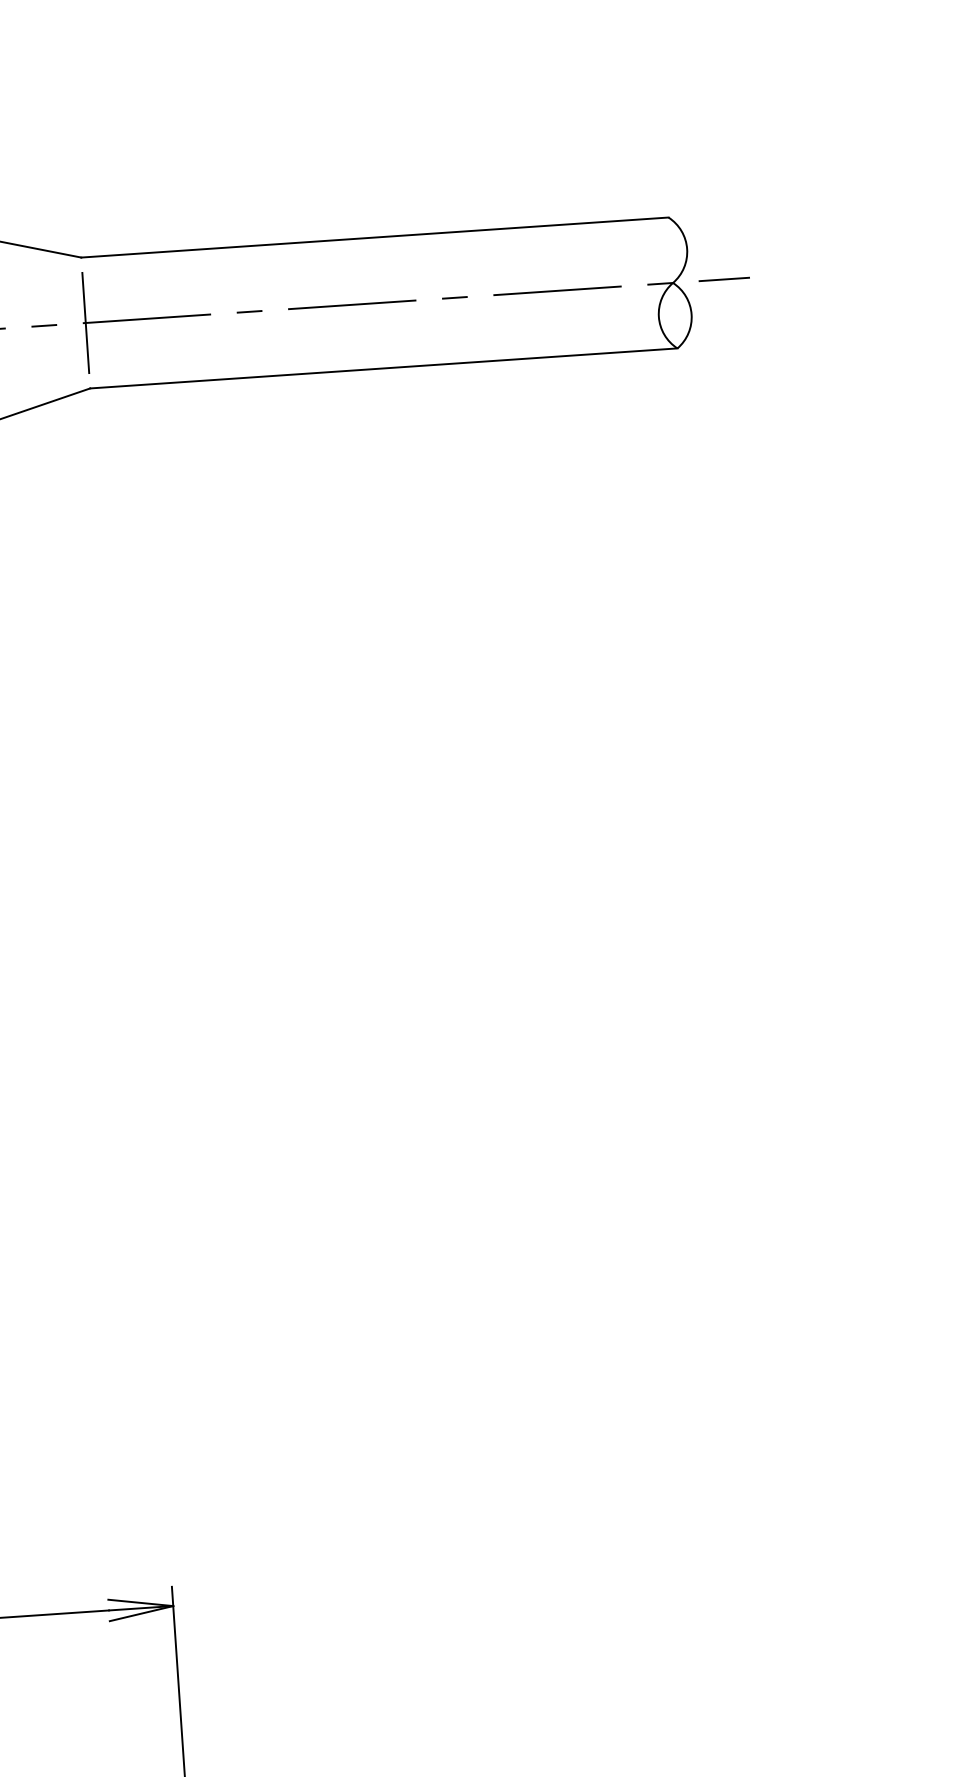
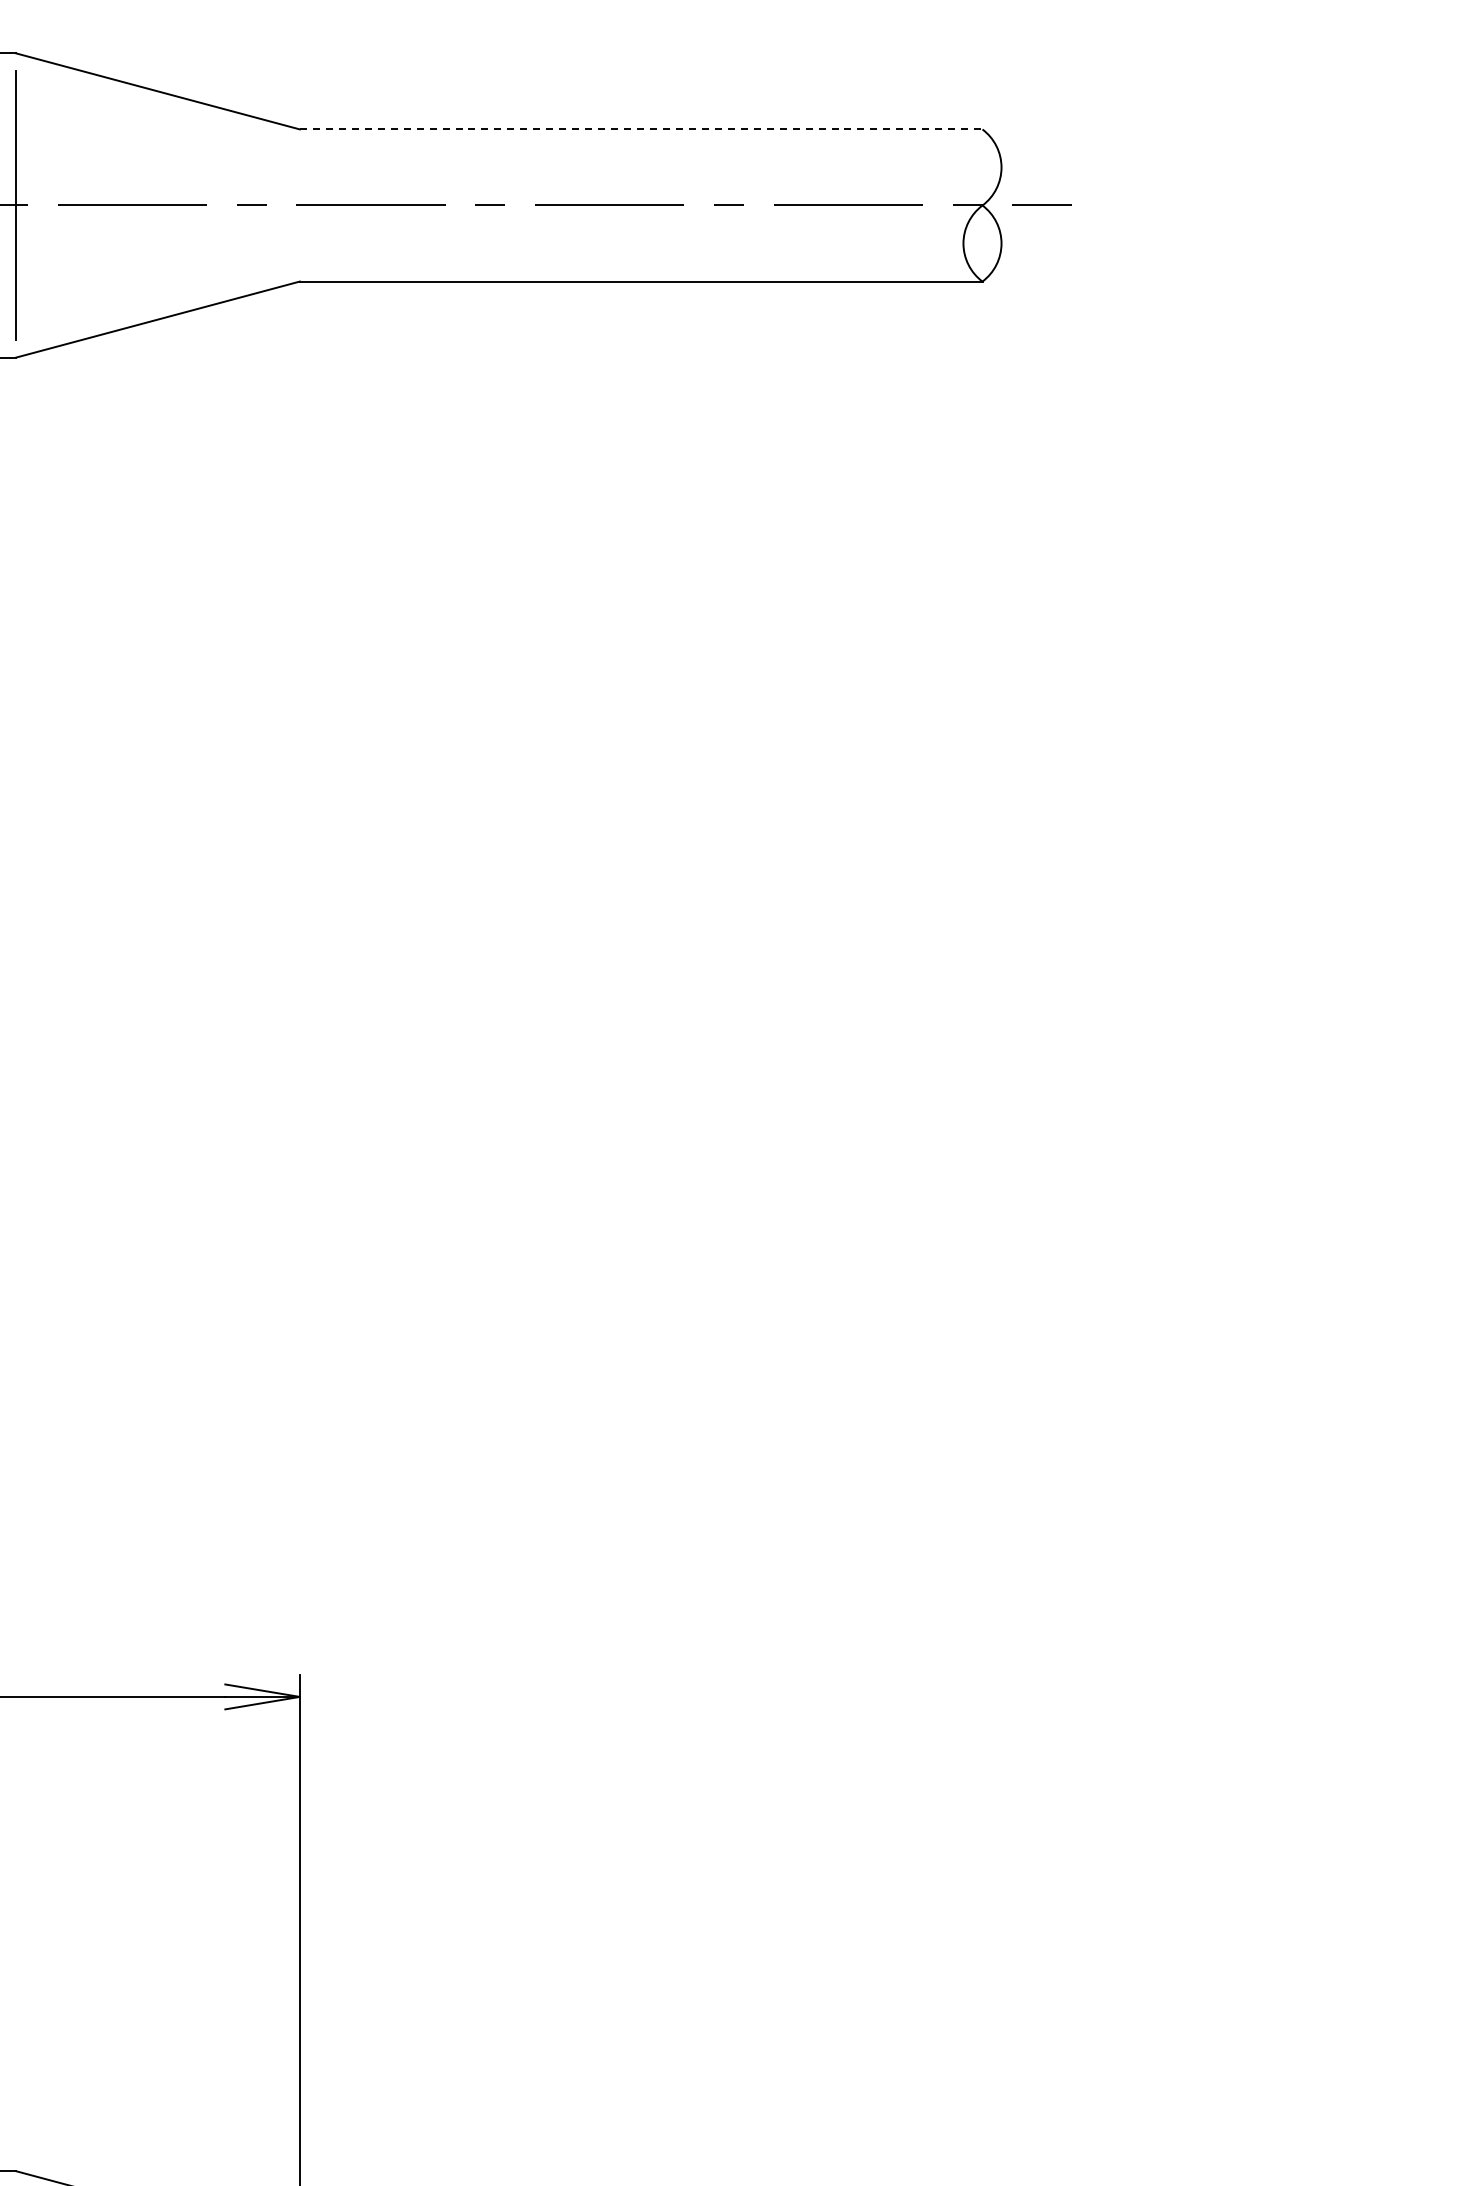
line: (375, 237) -> (641, 129), solid -> dashed
line: (85, 323) -> (299, 205), removed

